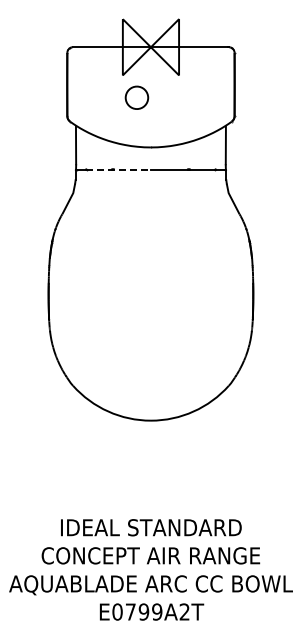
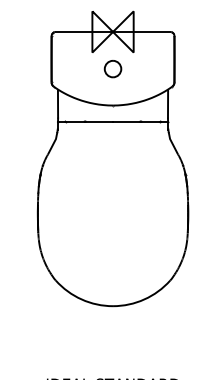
part: (136, 97) -> (112, 68), moved
line: (119, 169) -> (89, 121), dashed -> solid

